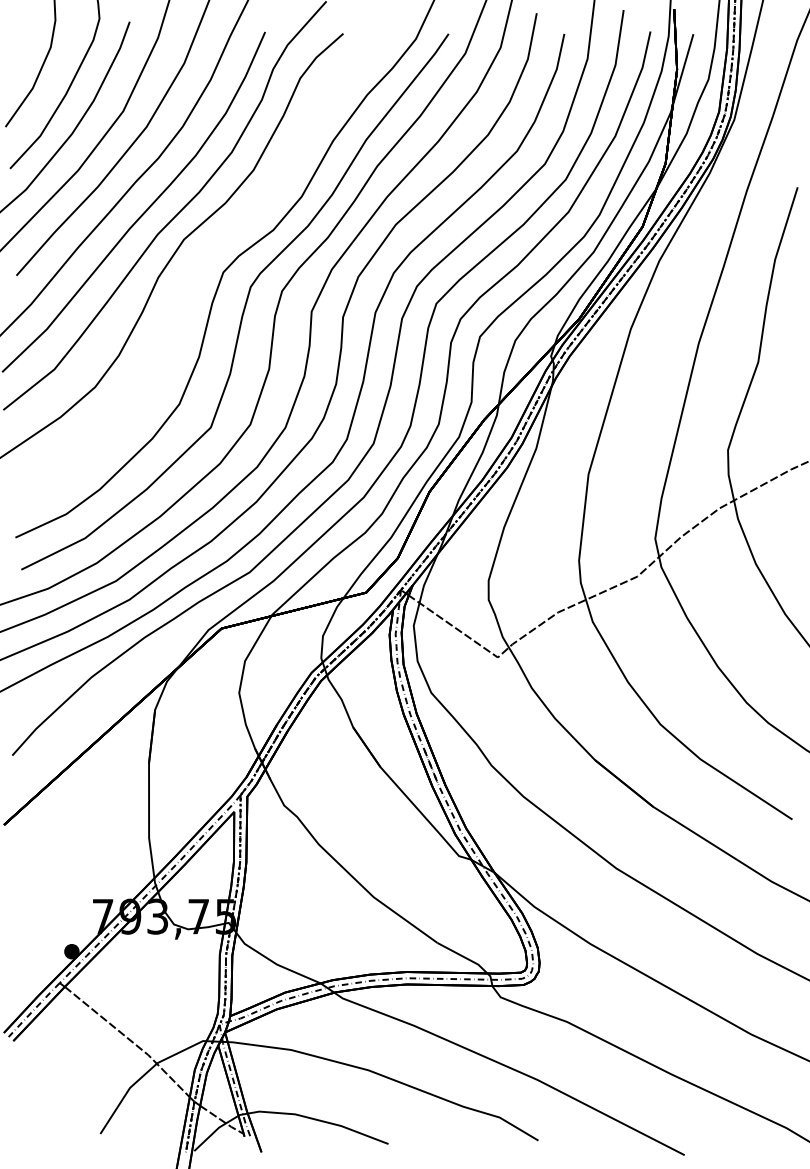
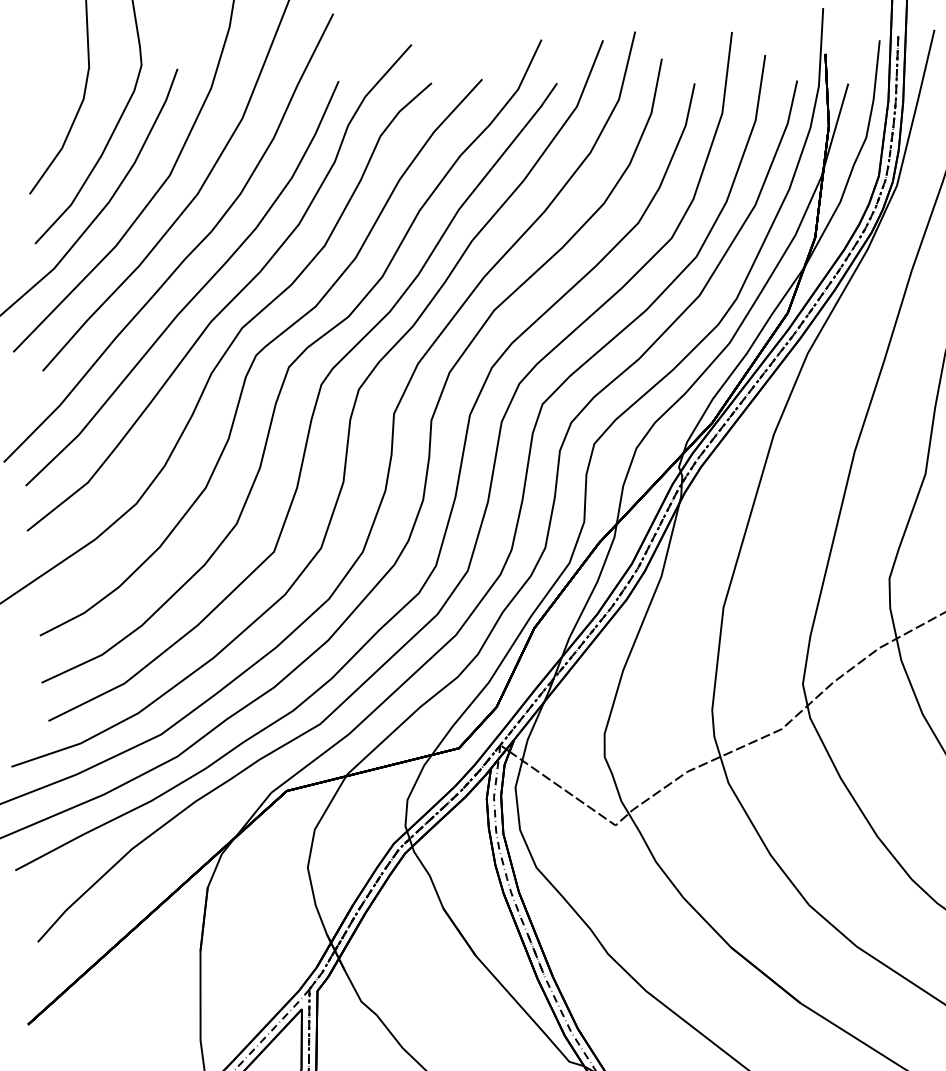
curve: (197, 262) -> (258, 355), added

